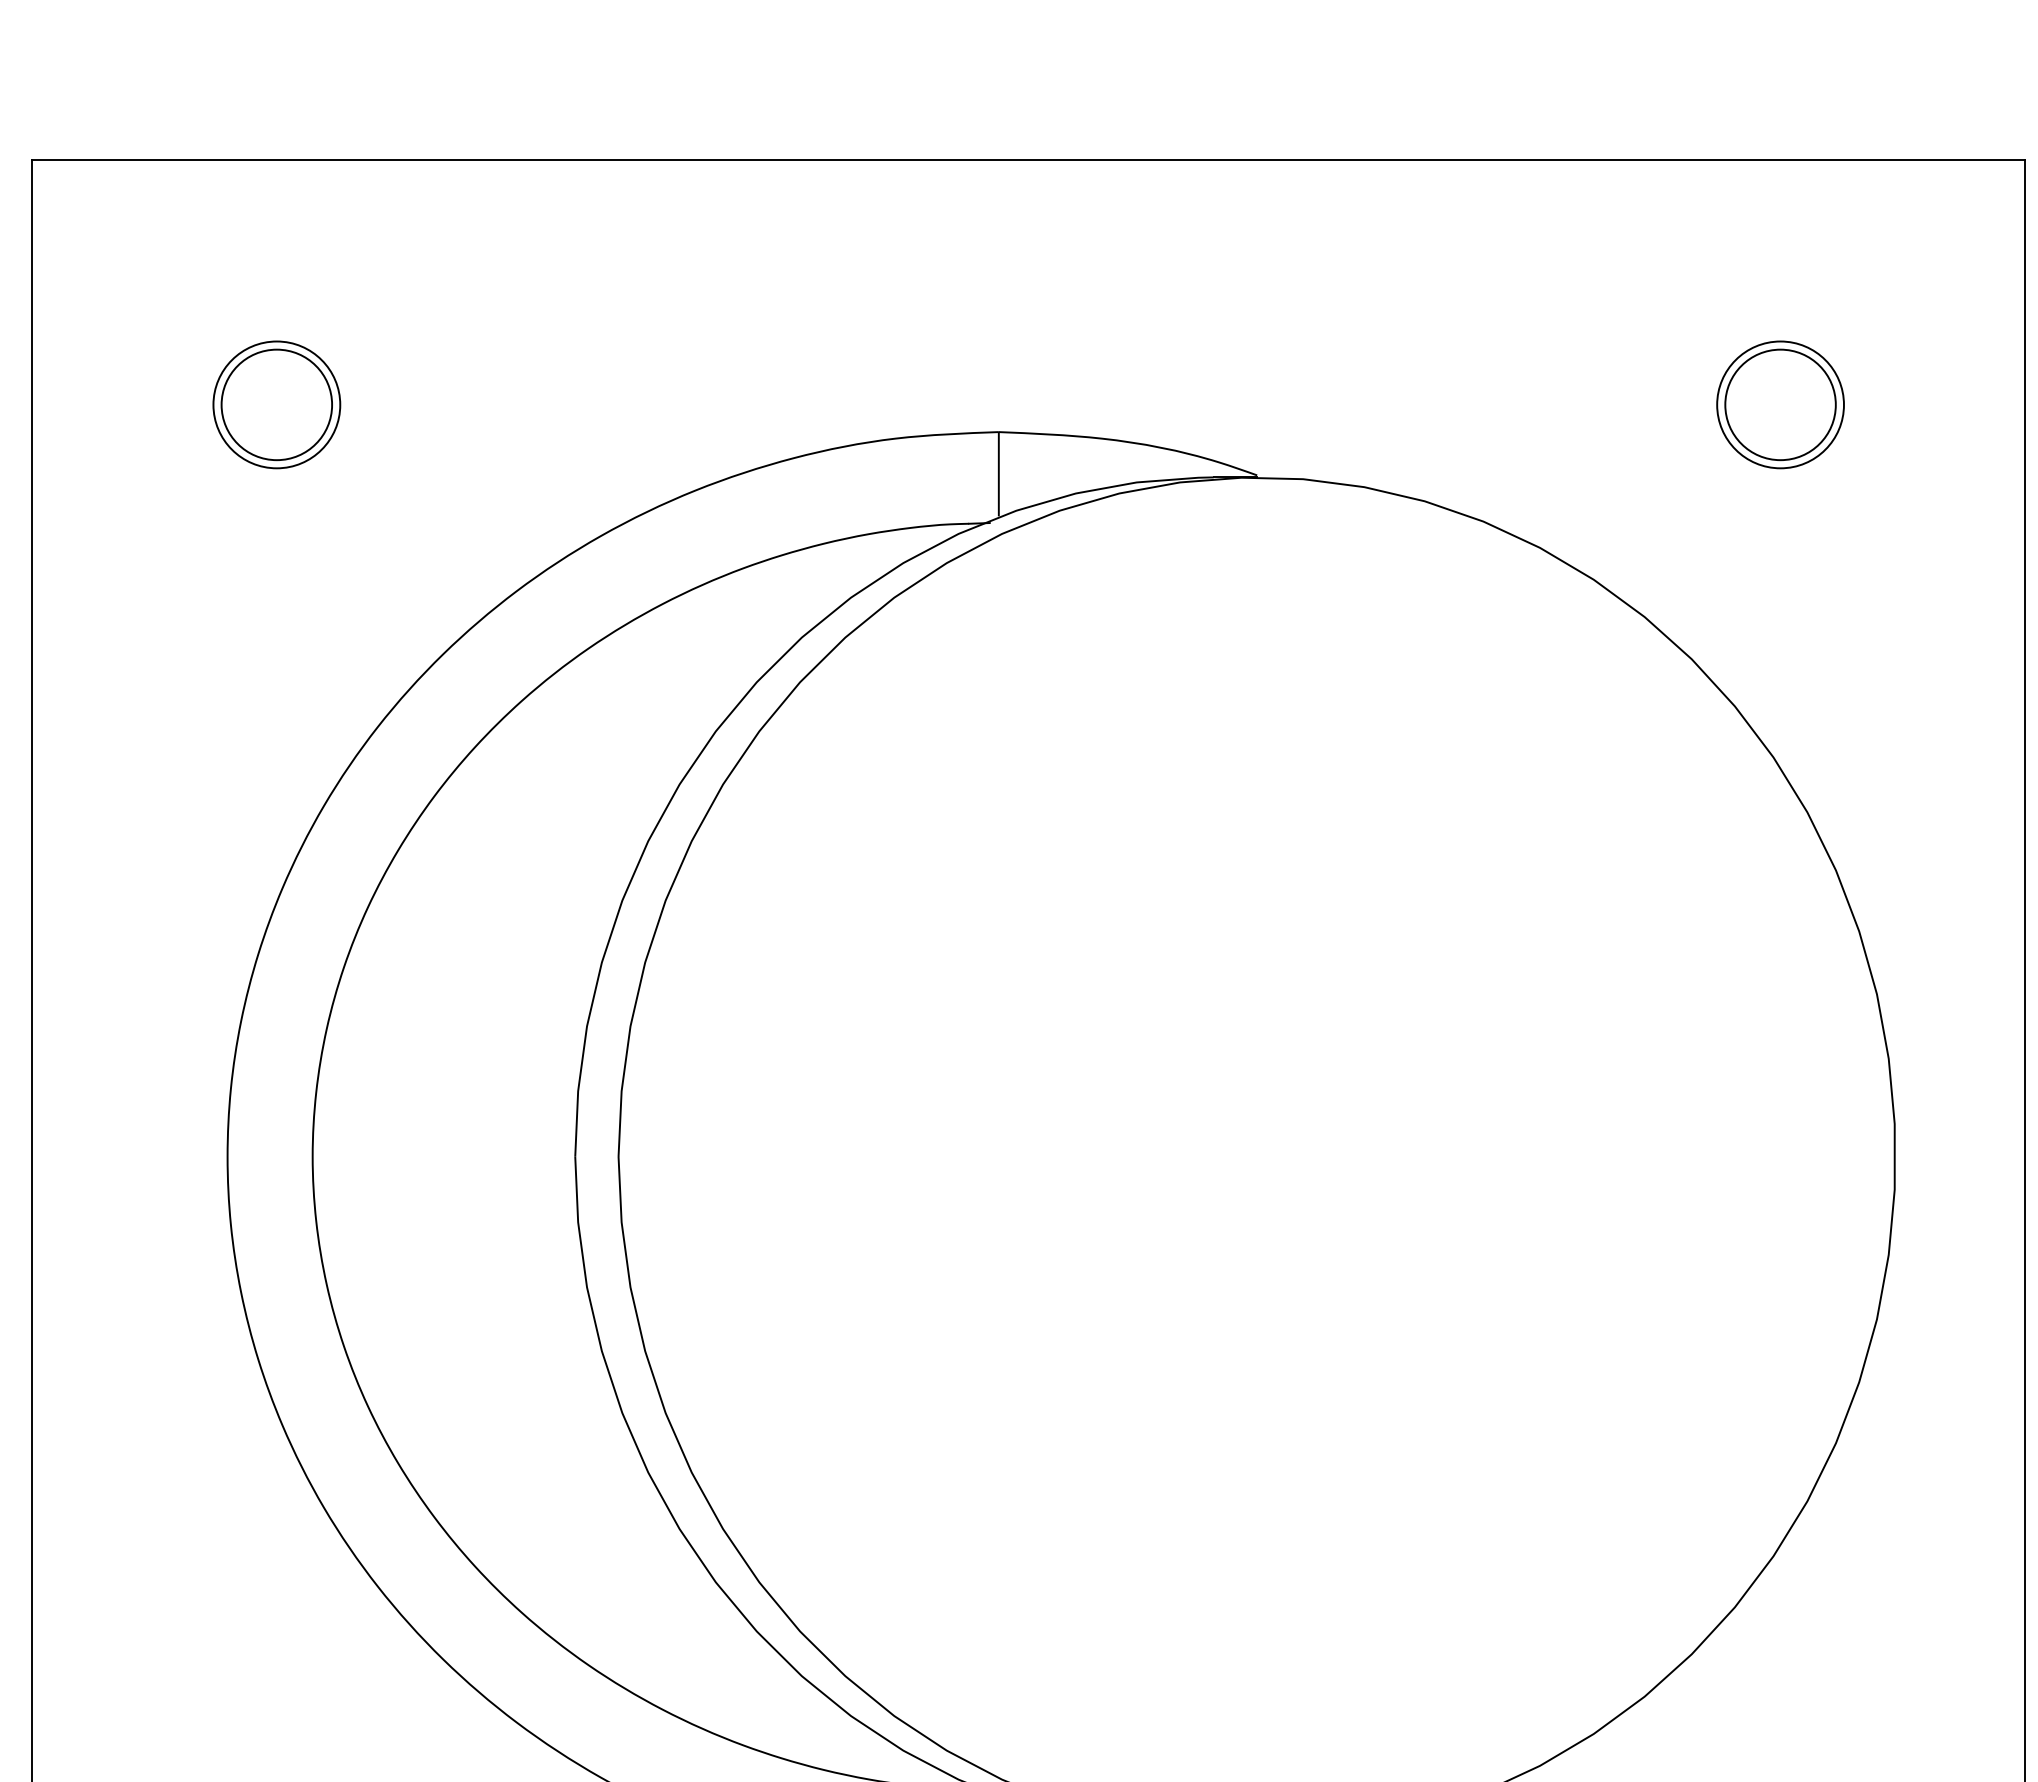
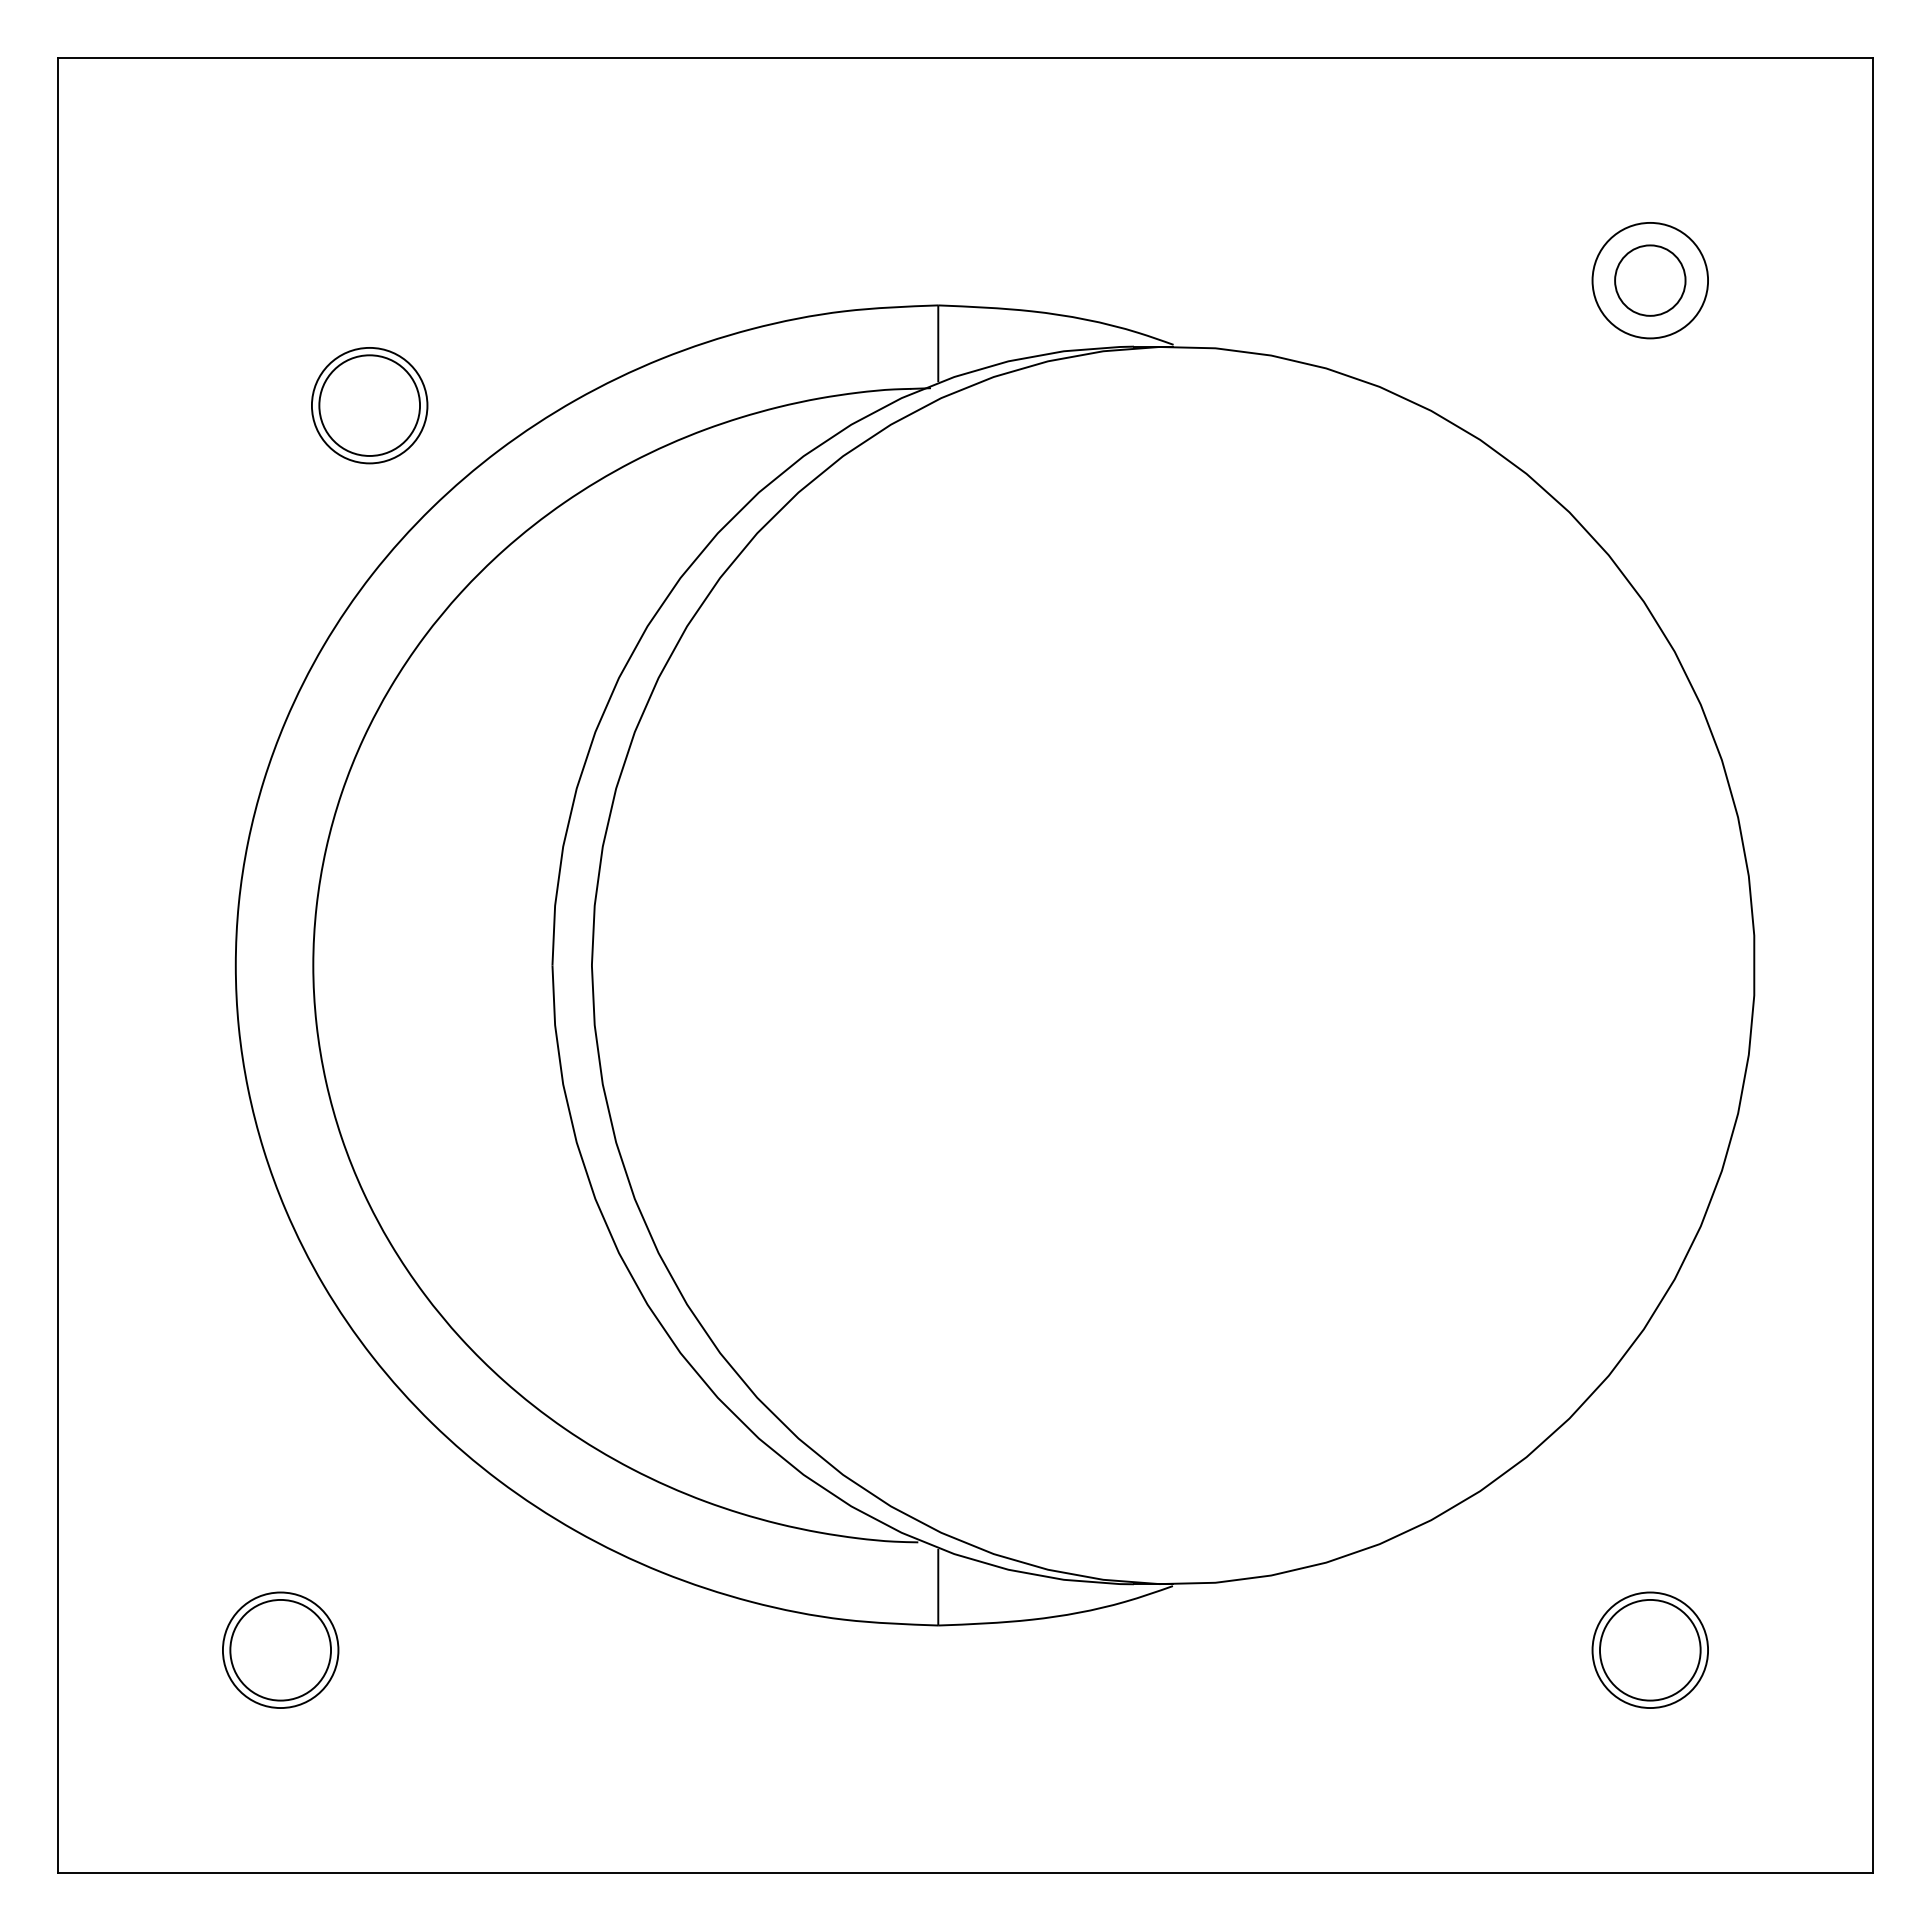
part: (276, 404) -> (369, 405), moved
circle: (1779, 404) -> (1649, 280), size x0.7

